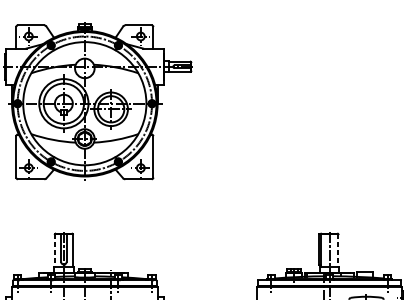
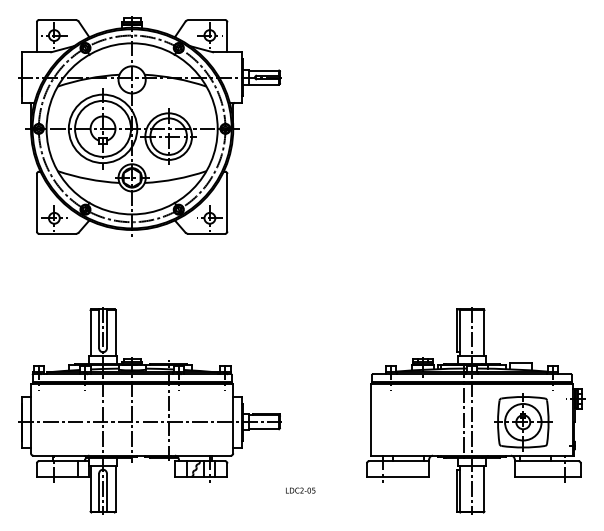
line: (54, 251) -> (90, 333), dashed -> solid
line: (338, 251) -> (484, 333), dashed -> solid

